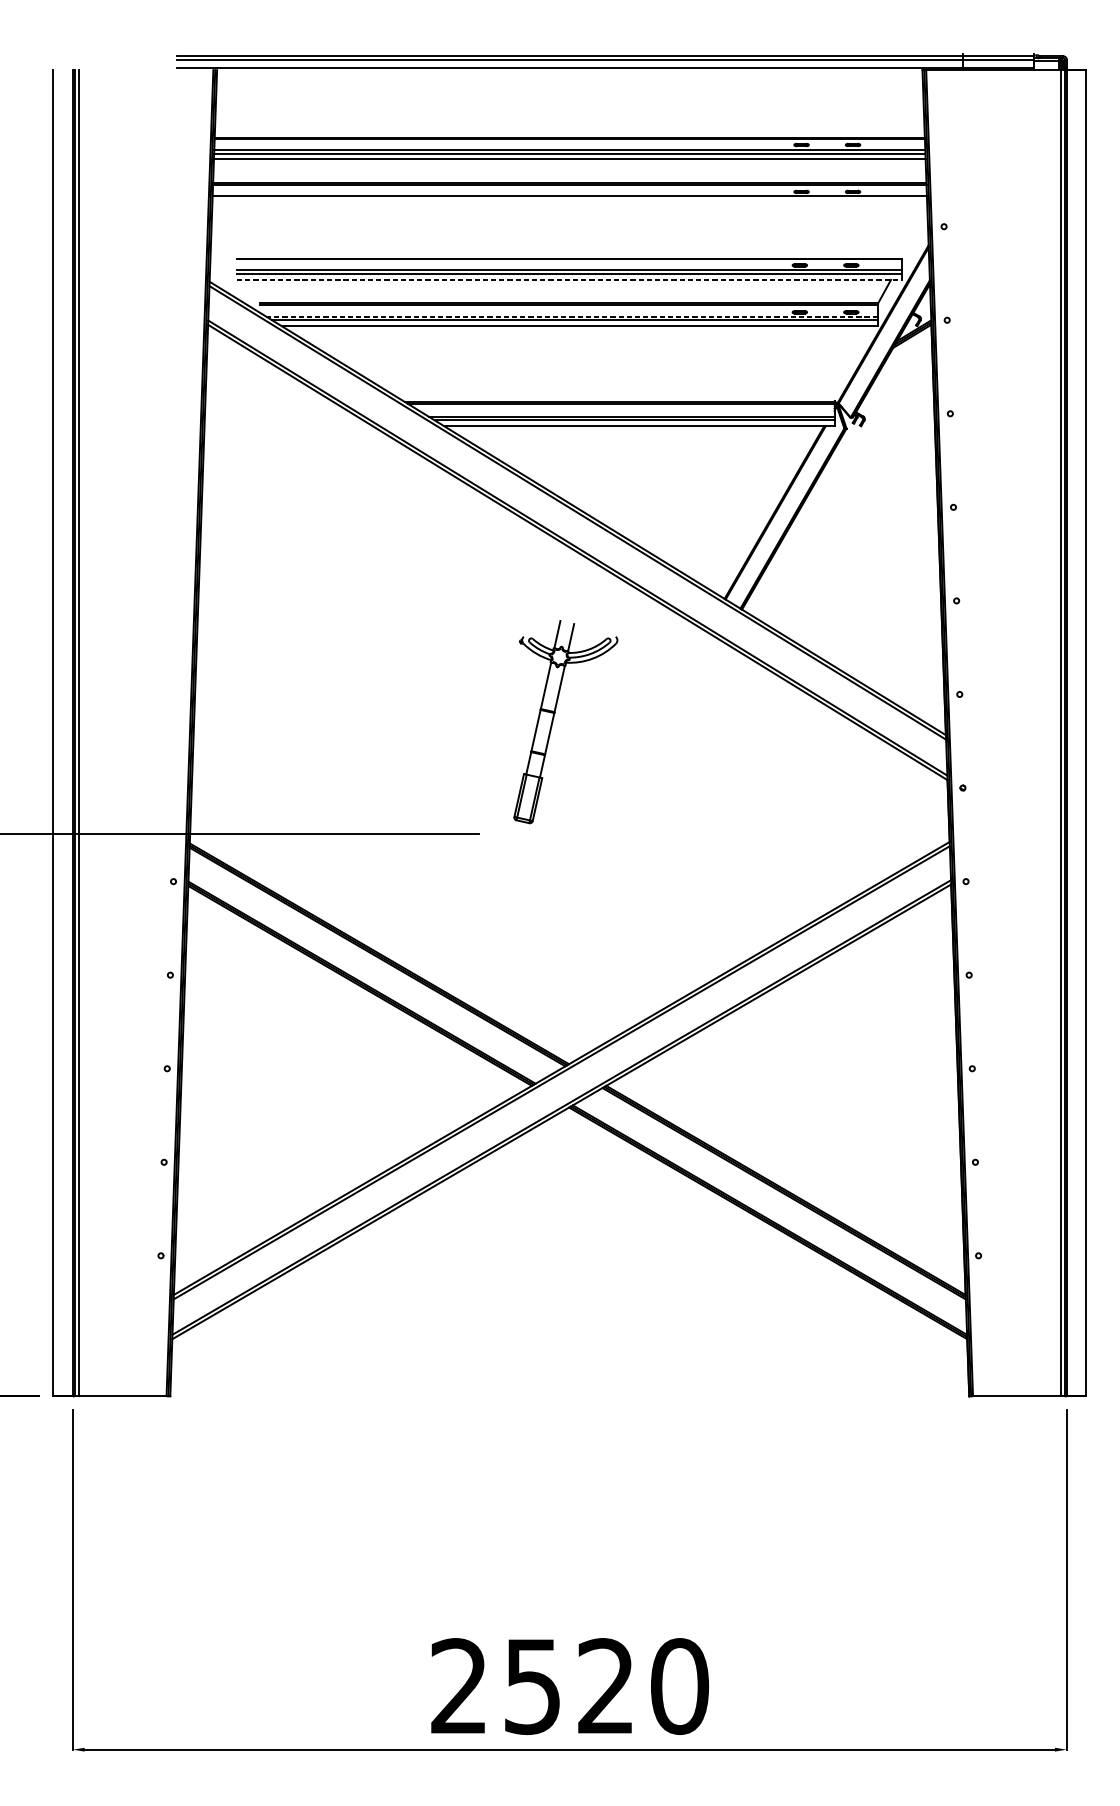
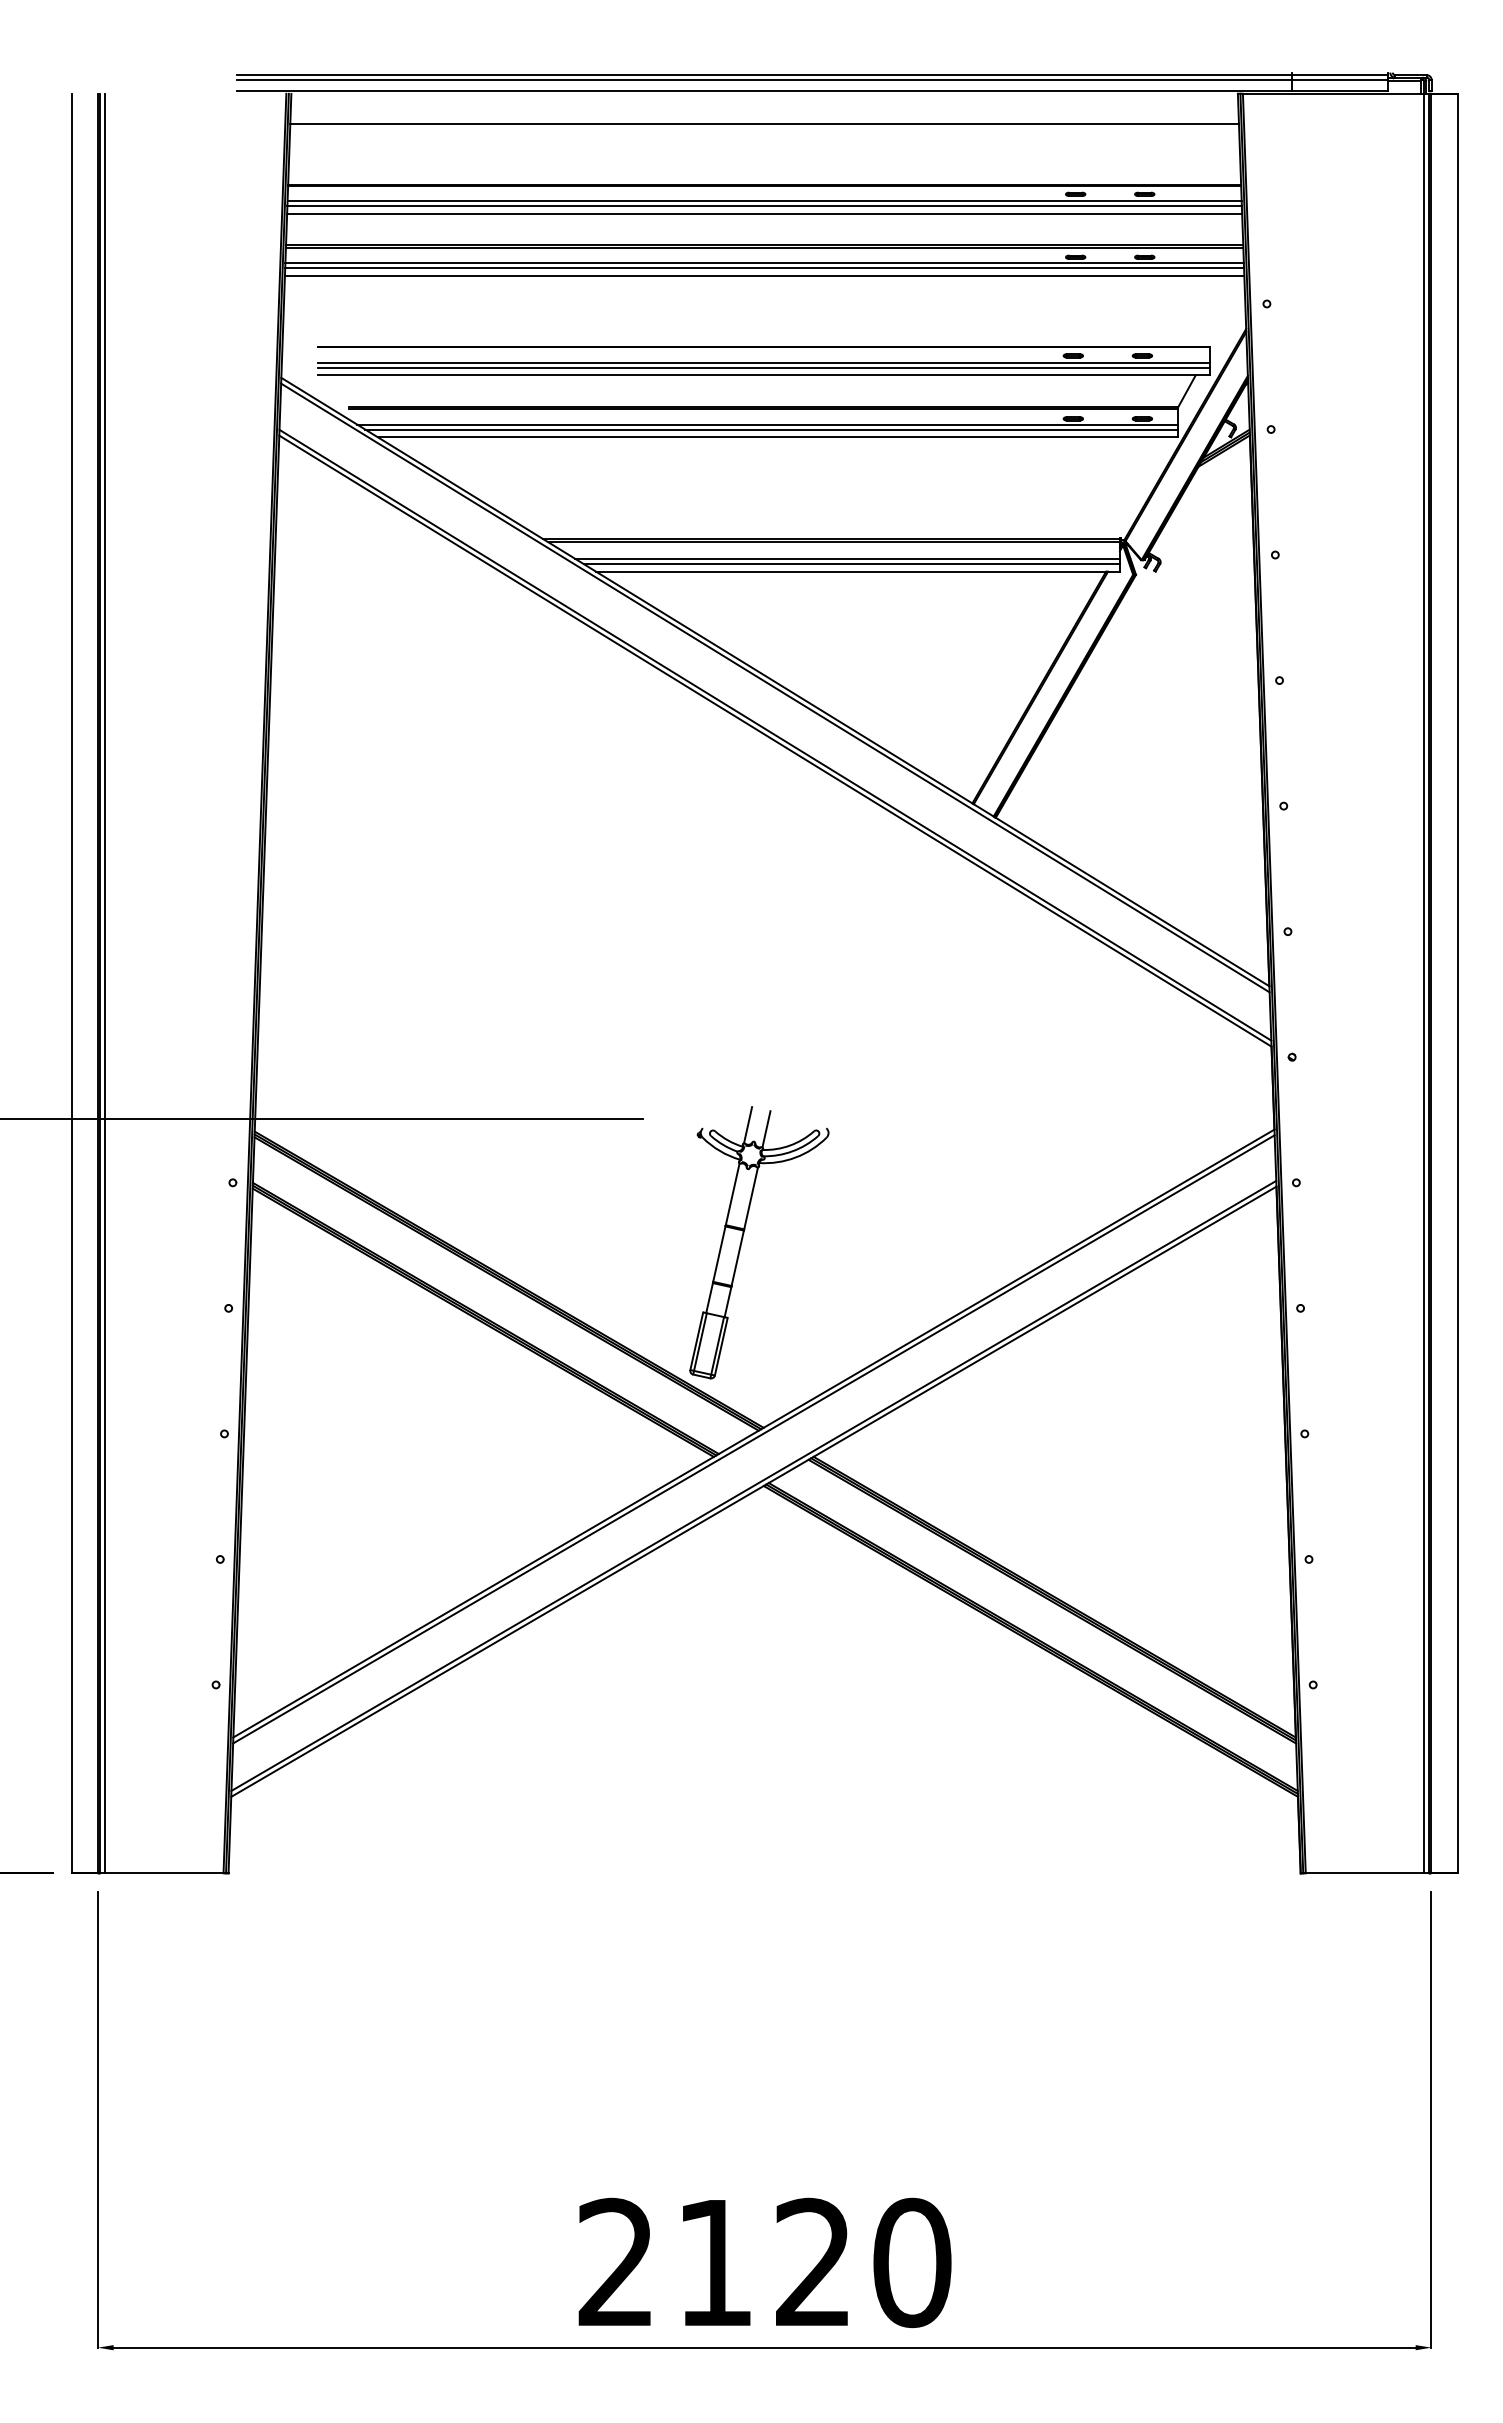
line: (569, 92) -> (764, 123), added
line: (569, 200) -> (764, 268), added
line: (569, 205) -> (764, 275), added
line: (568, 280) -> (763, 375), dashed -> solid
line: (571, 316) -> (767, 424), dashed -> solid
part: (554, 718) -> (743, 1238), moved
text: (532, 1687) -> (714, 2264), 2520 -> 2120

